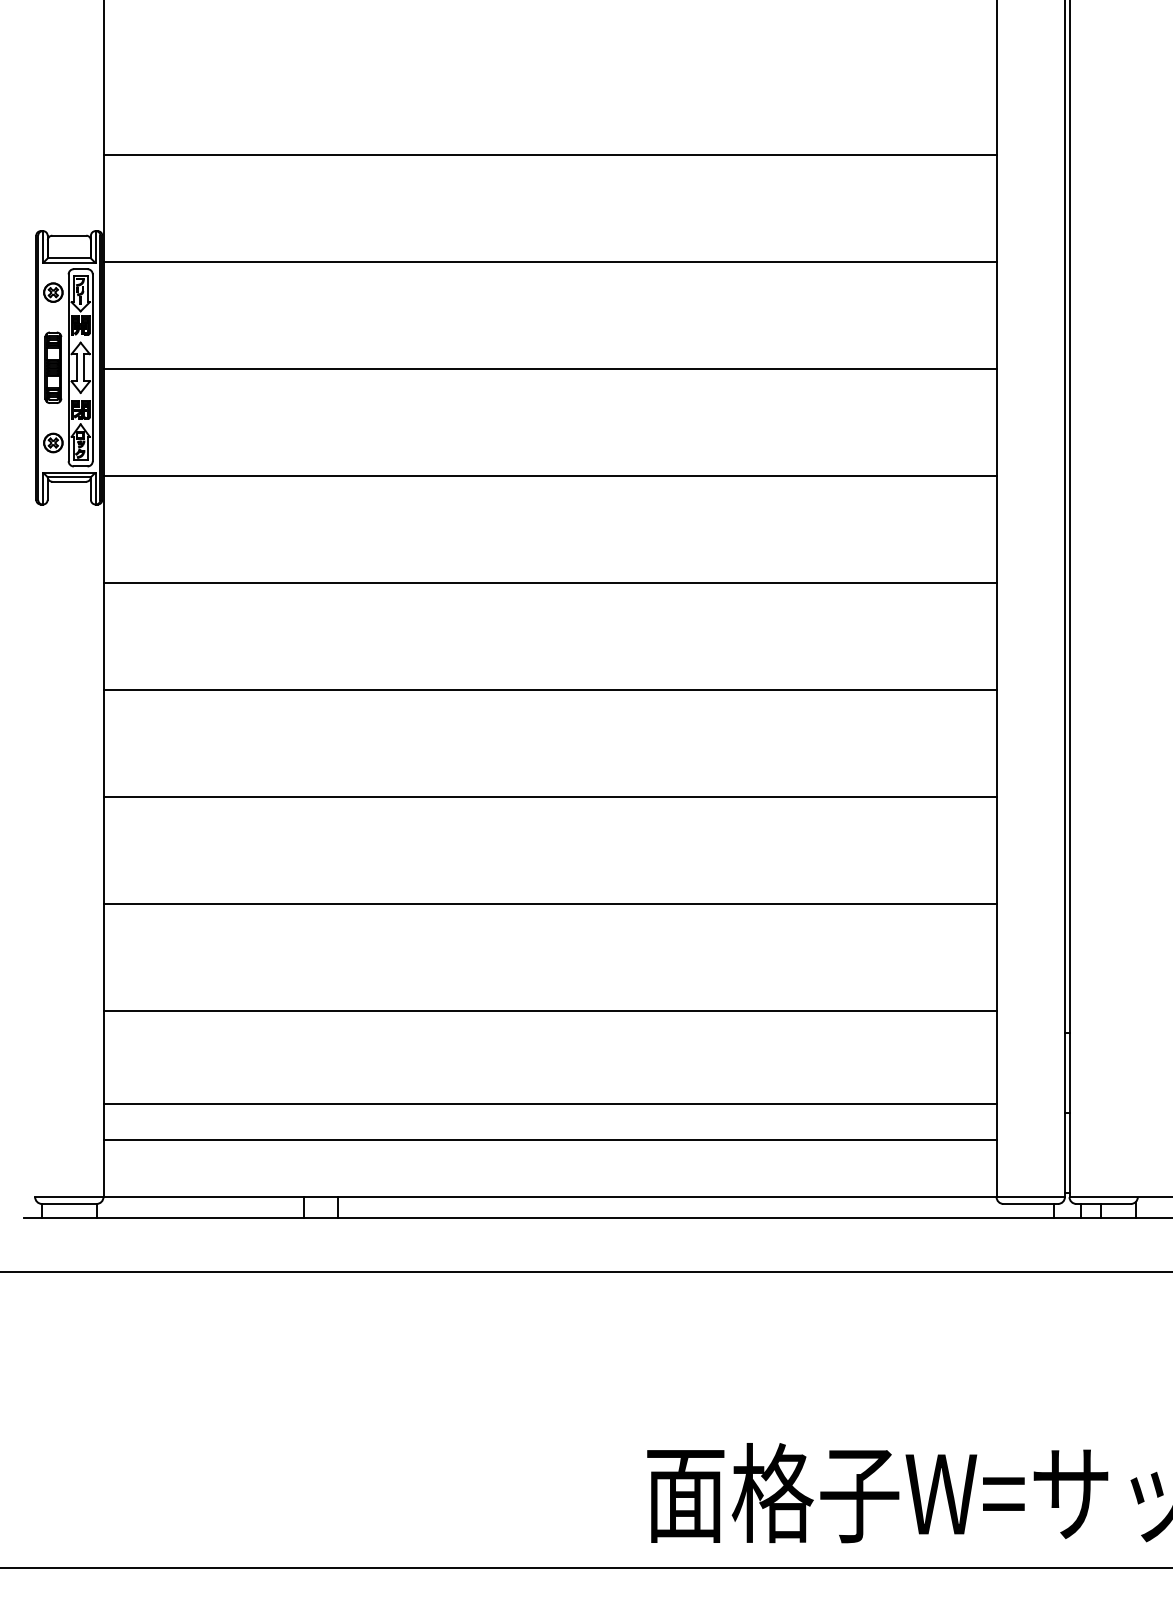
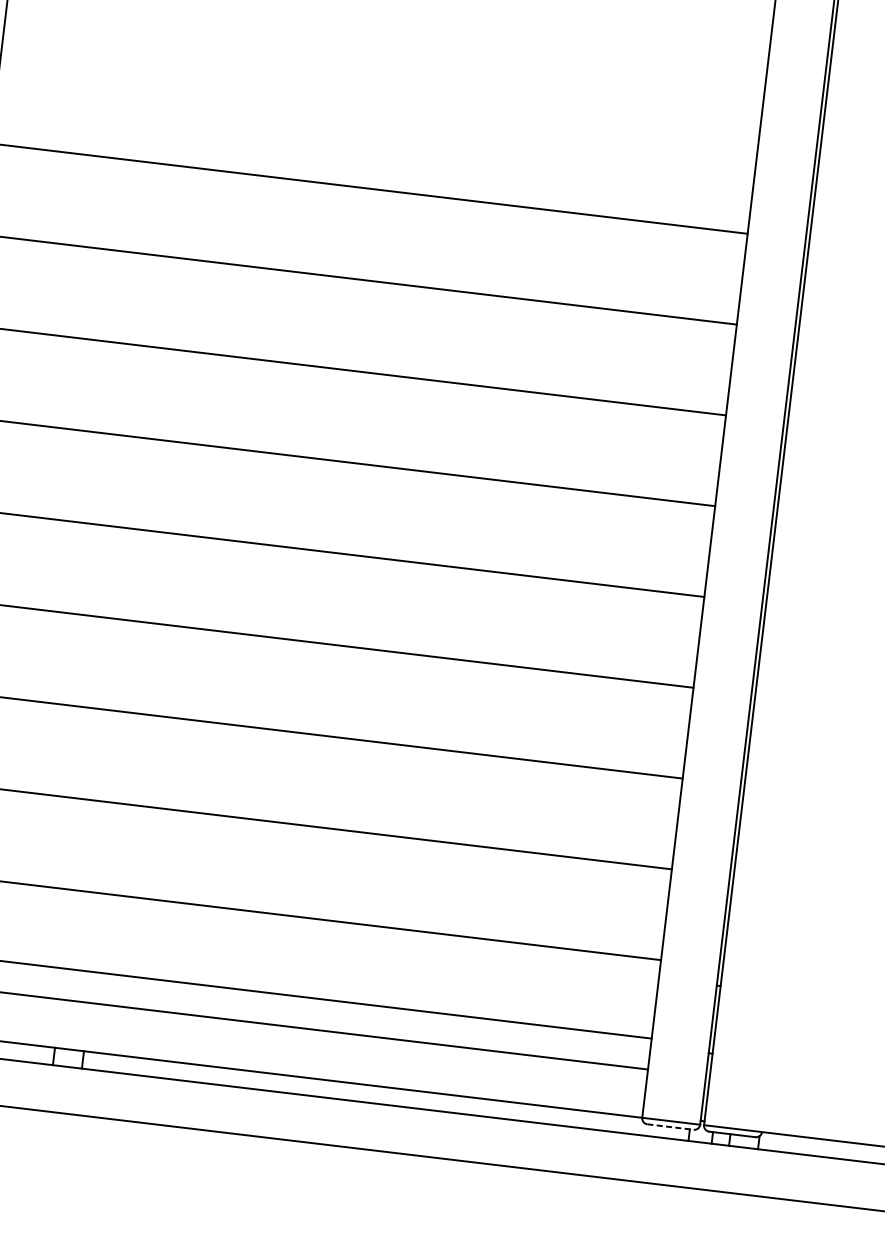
line: (1031, 1203) -> (671, 1126), solid -> dashed

